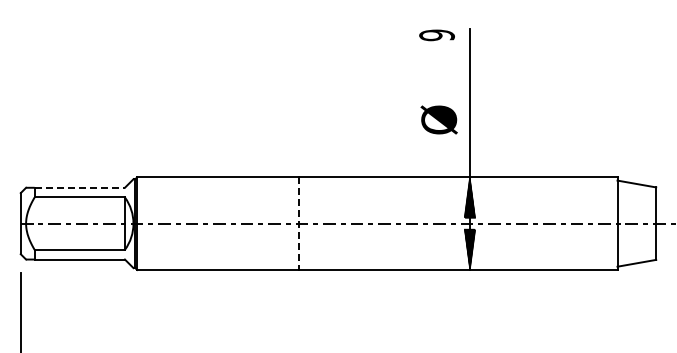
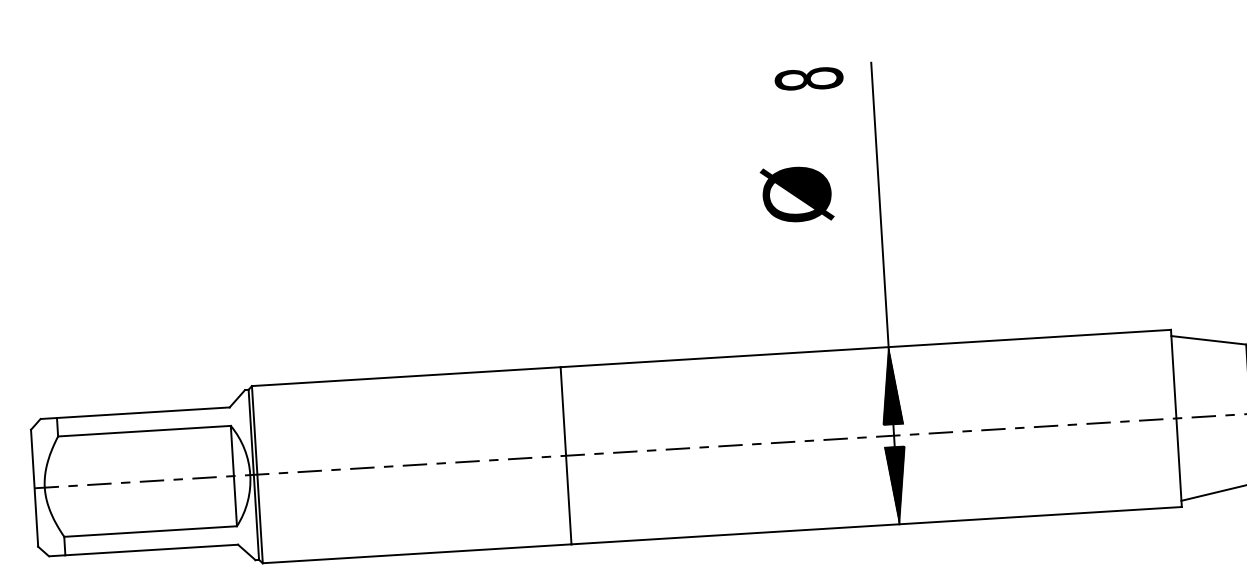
text: (436, 35) -> (808, 79), 9 -> 8
text: (438, 119) -> (795, 193), moved
line: (80, 187) -> (144, 412), dashed -> solid
line: (298, 224) -> (566, 457), dashed -> solid

